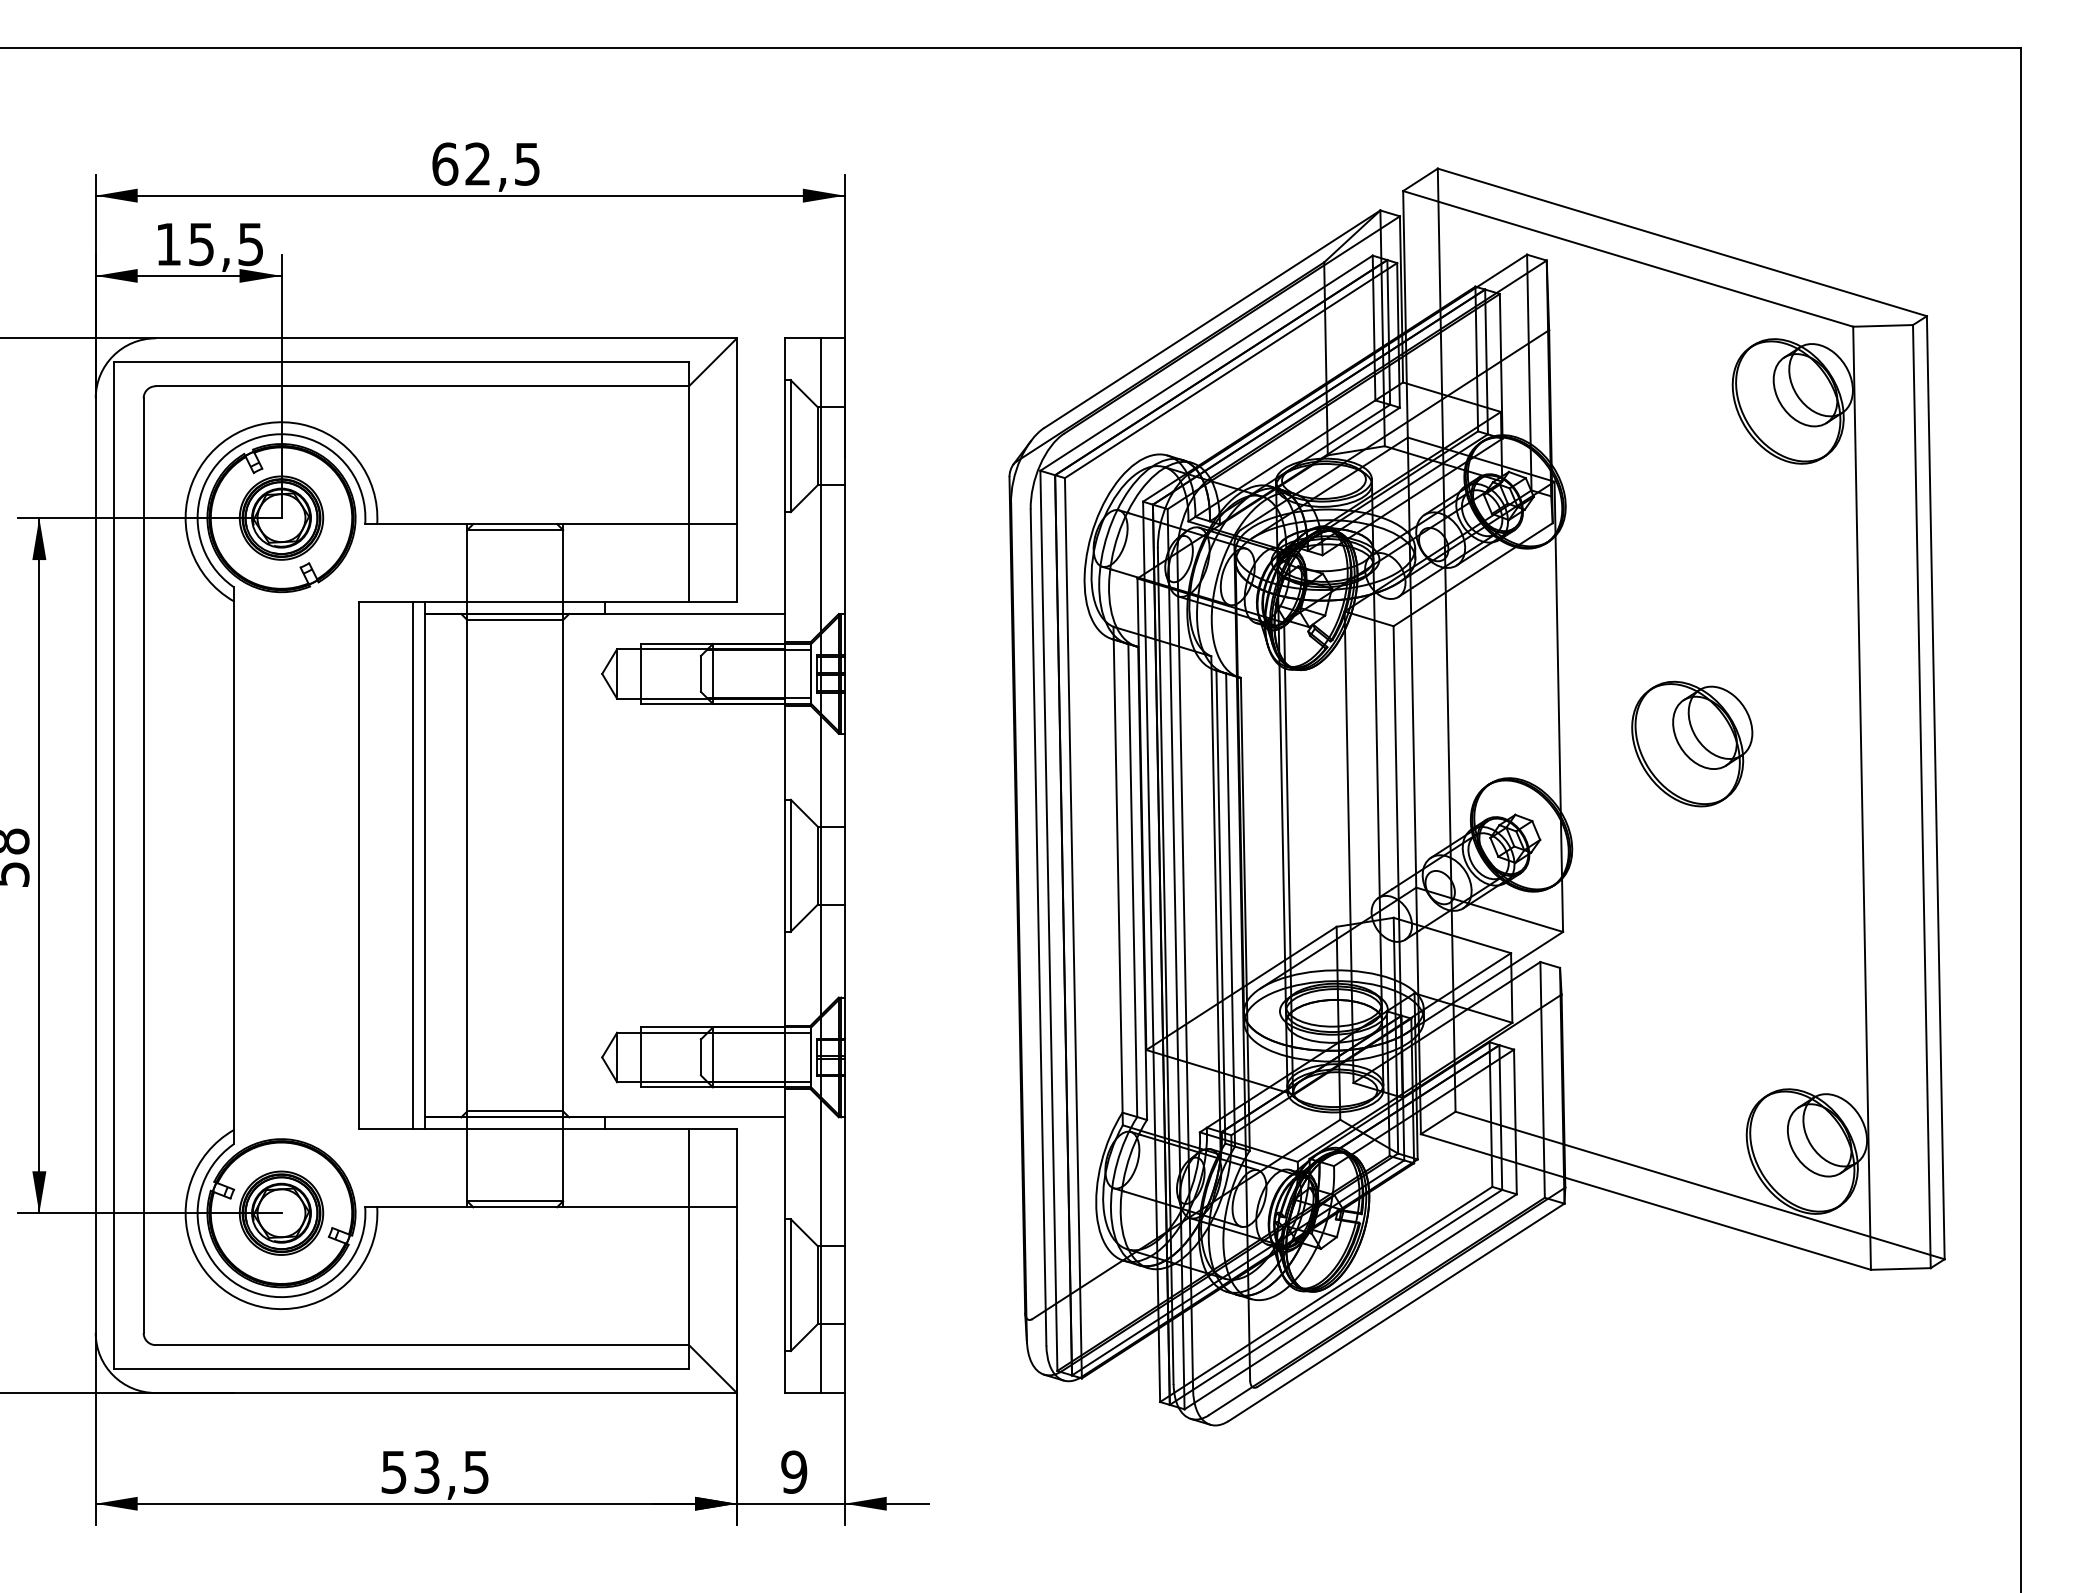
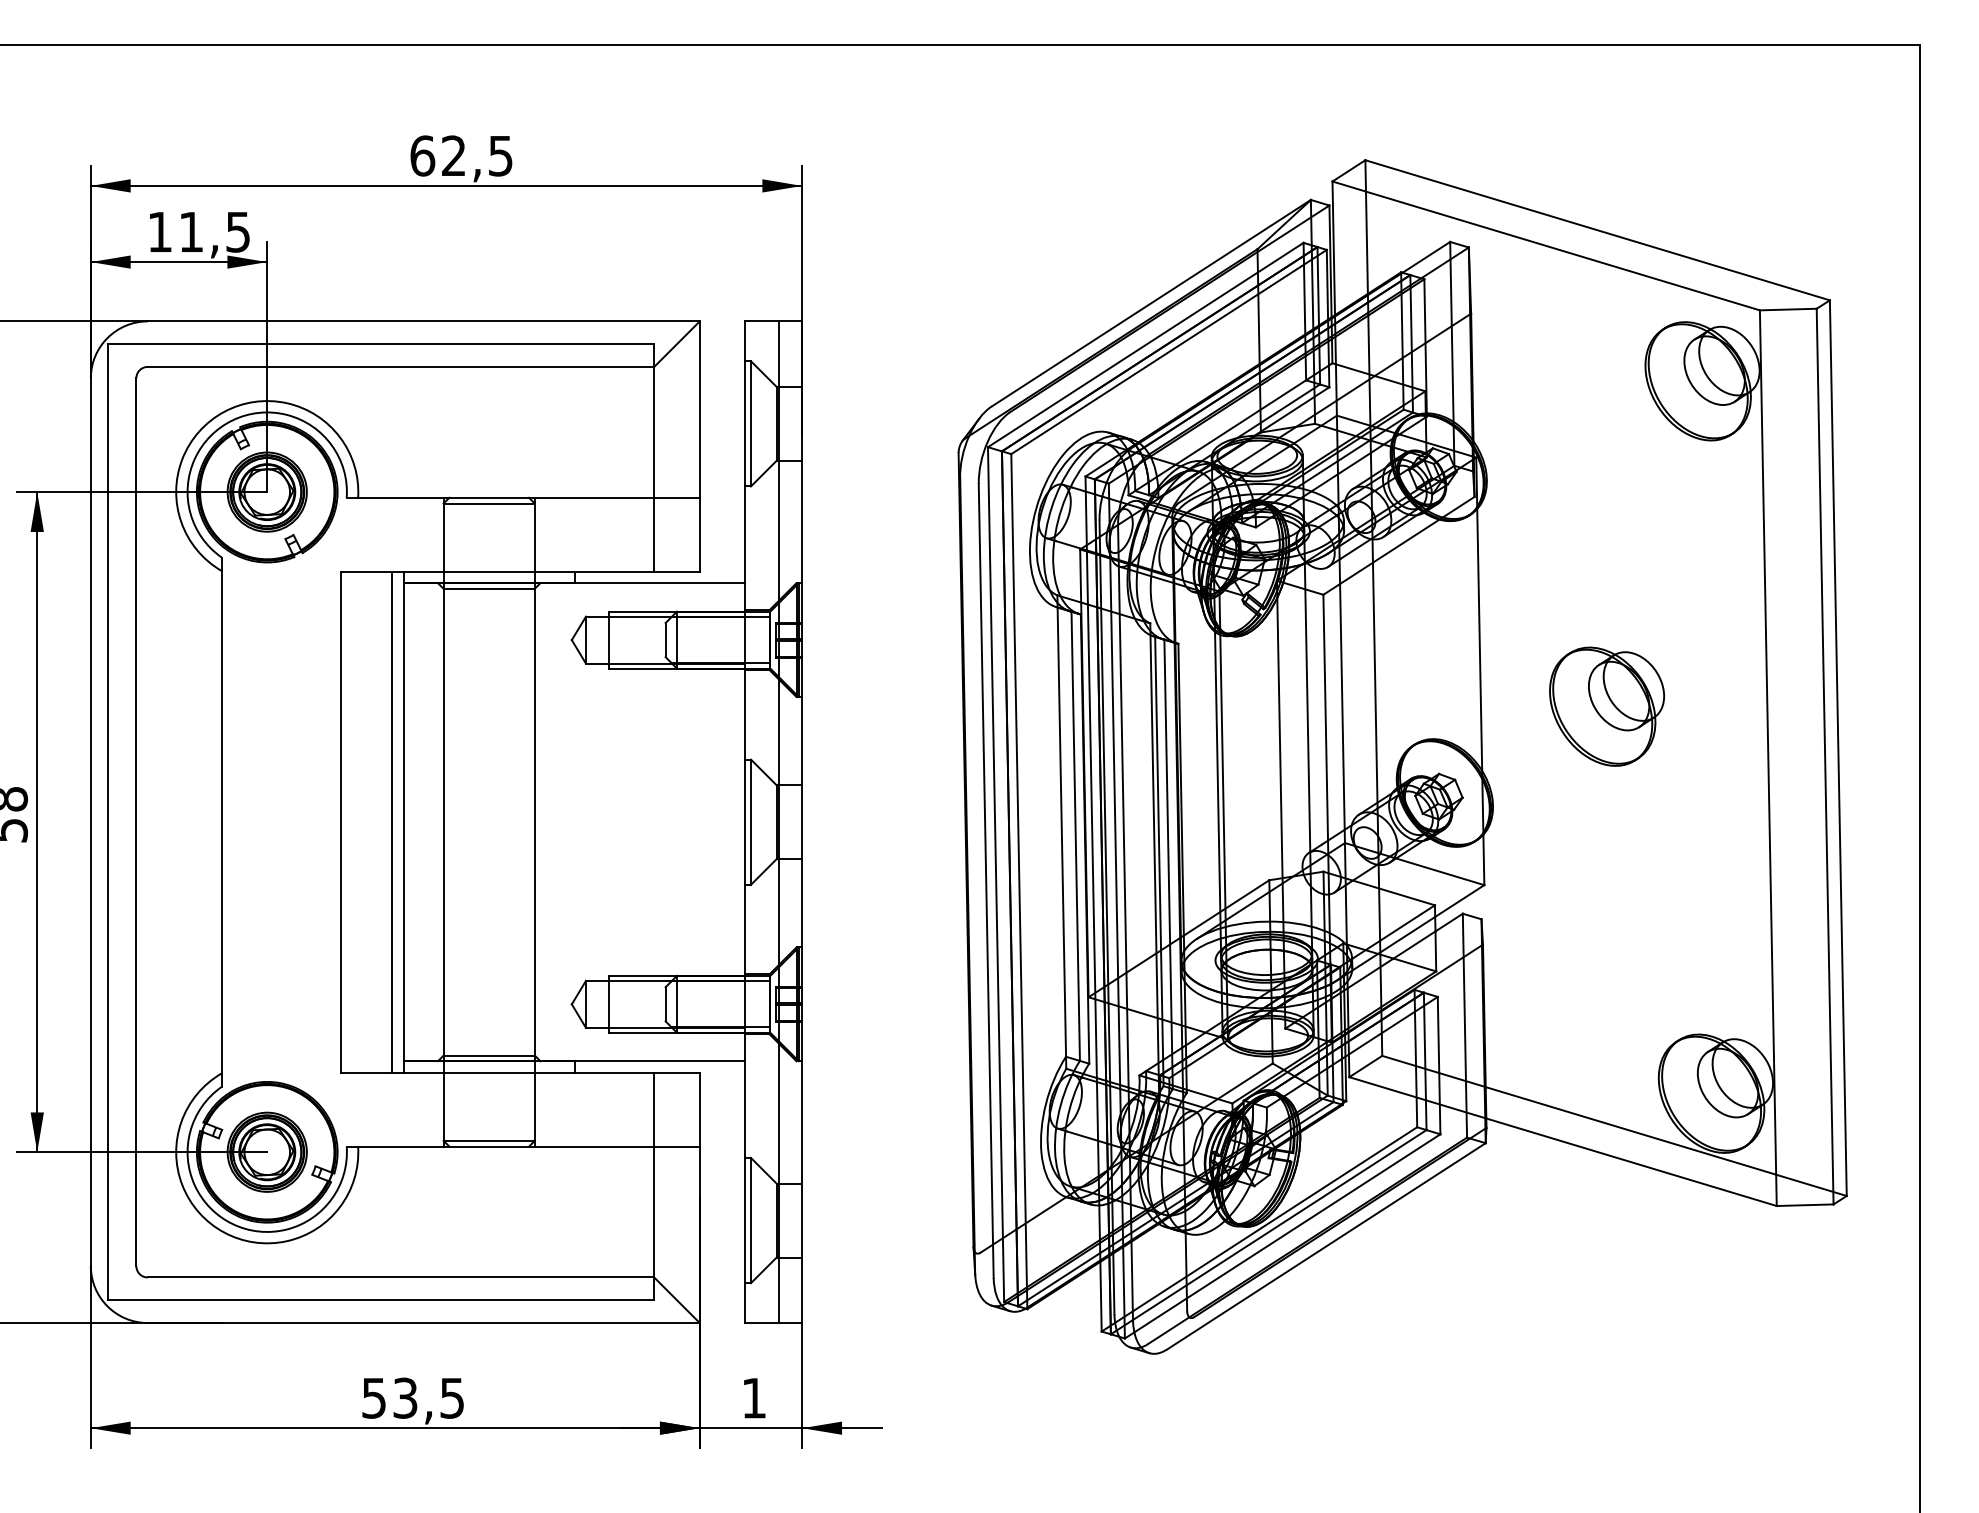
text: (201, 244) -> (191, 232), 15,5 -> 11,5
text: (794, 1471) -> (754, 1397), 9 -> 1

